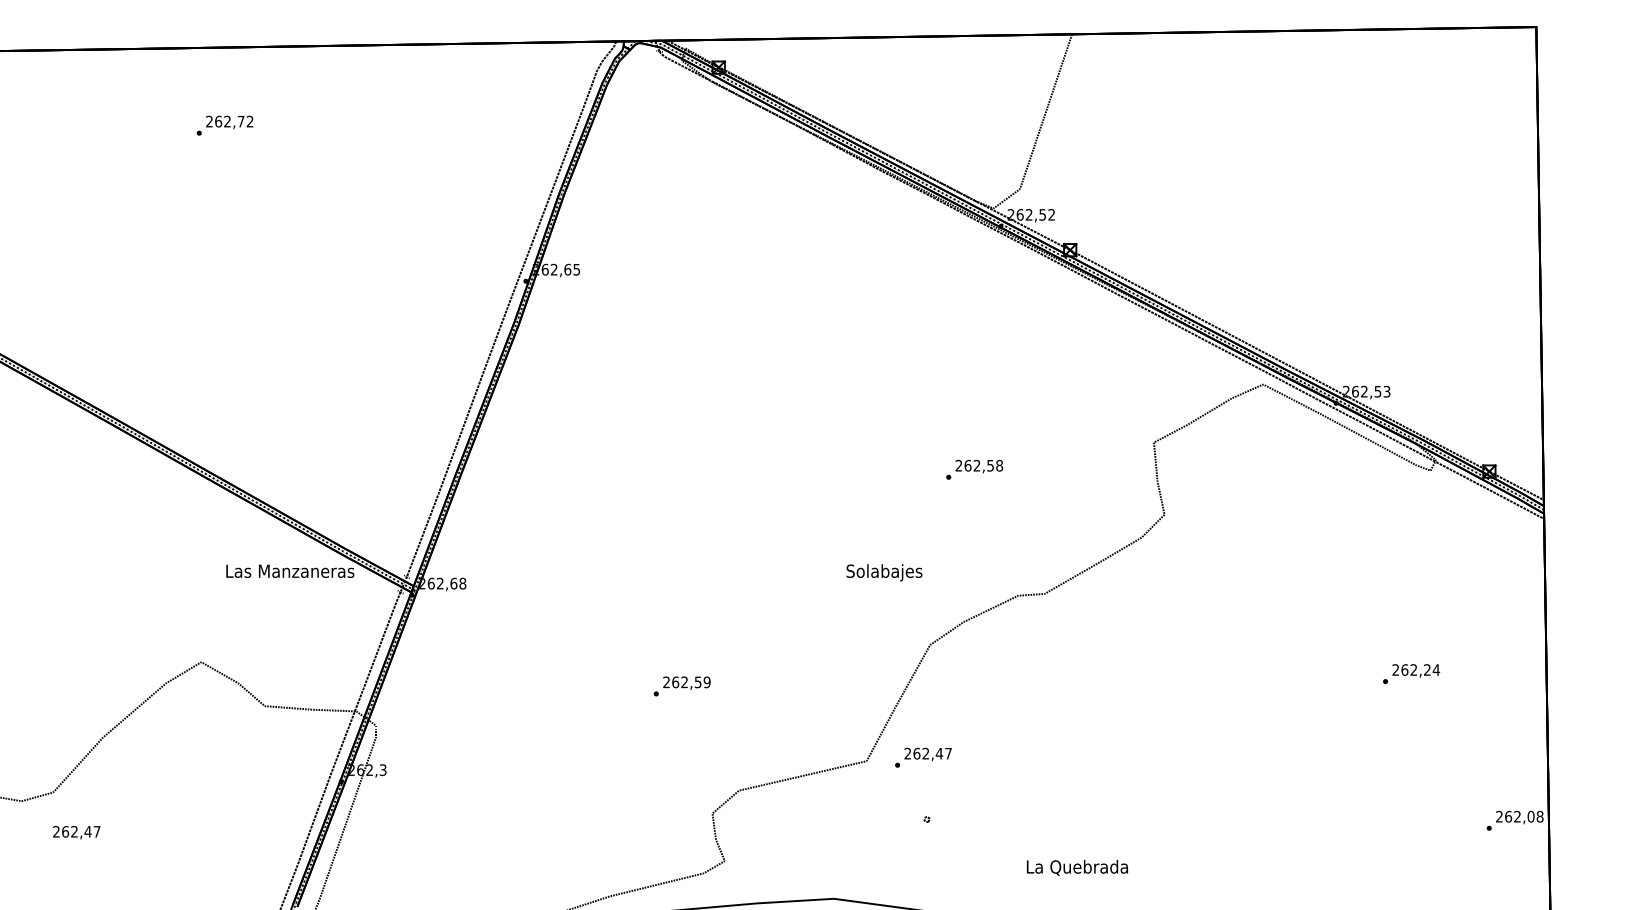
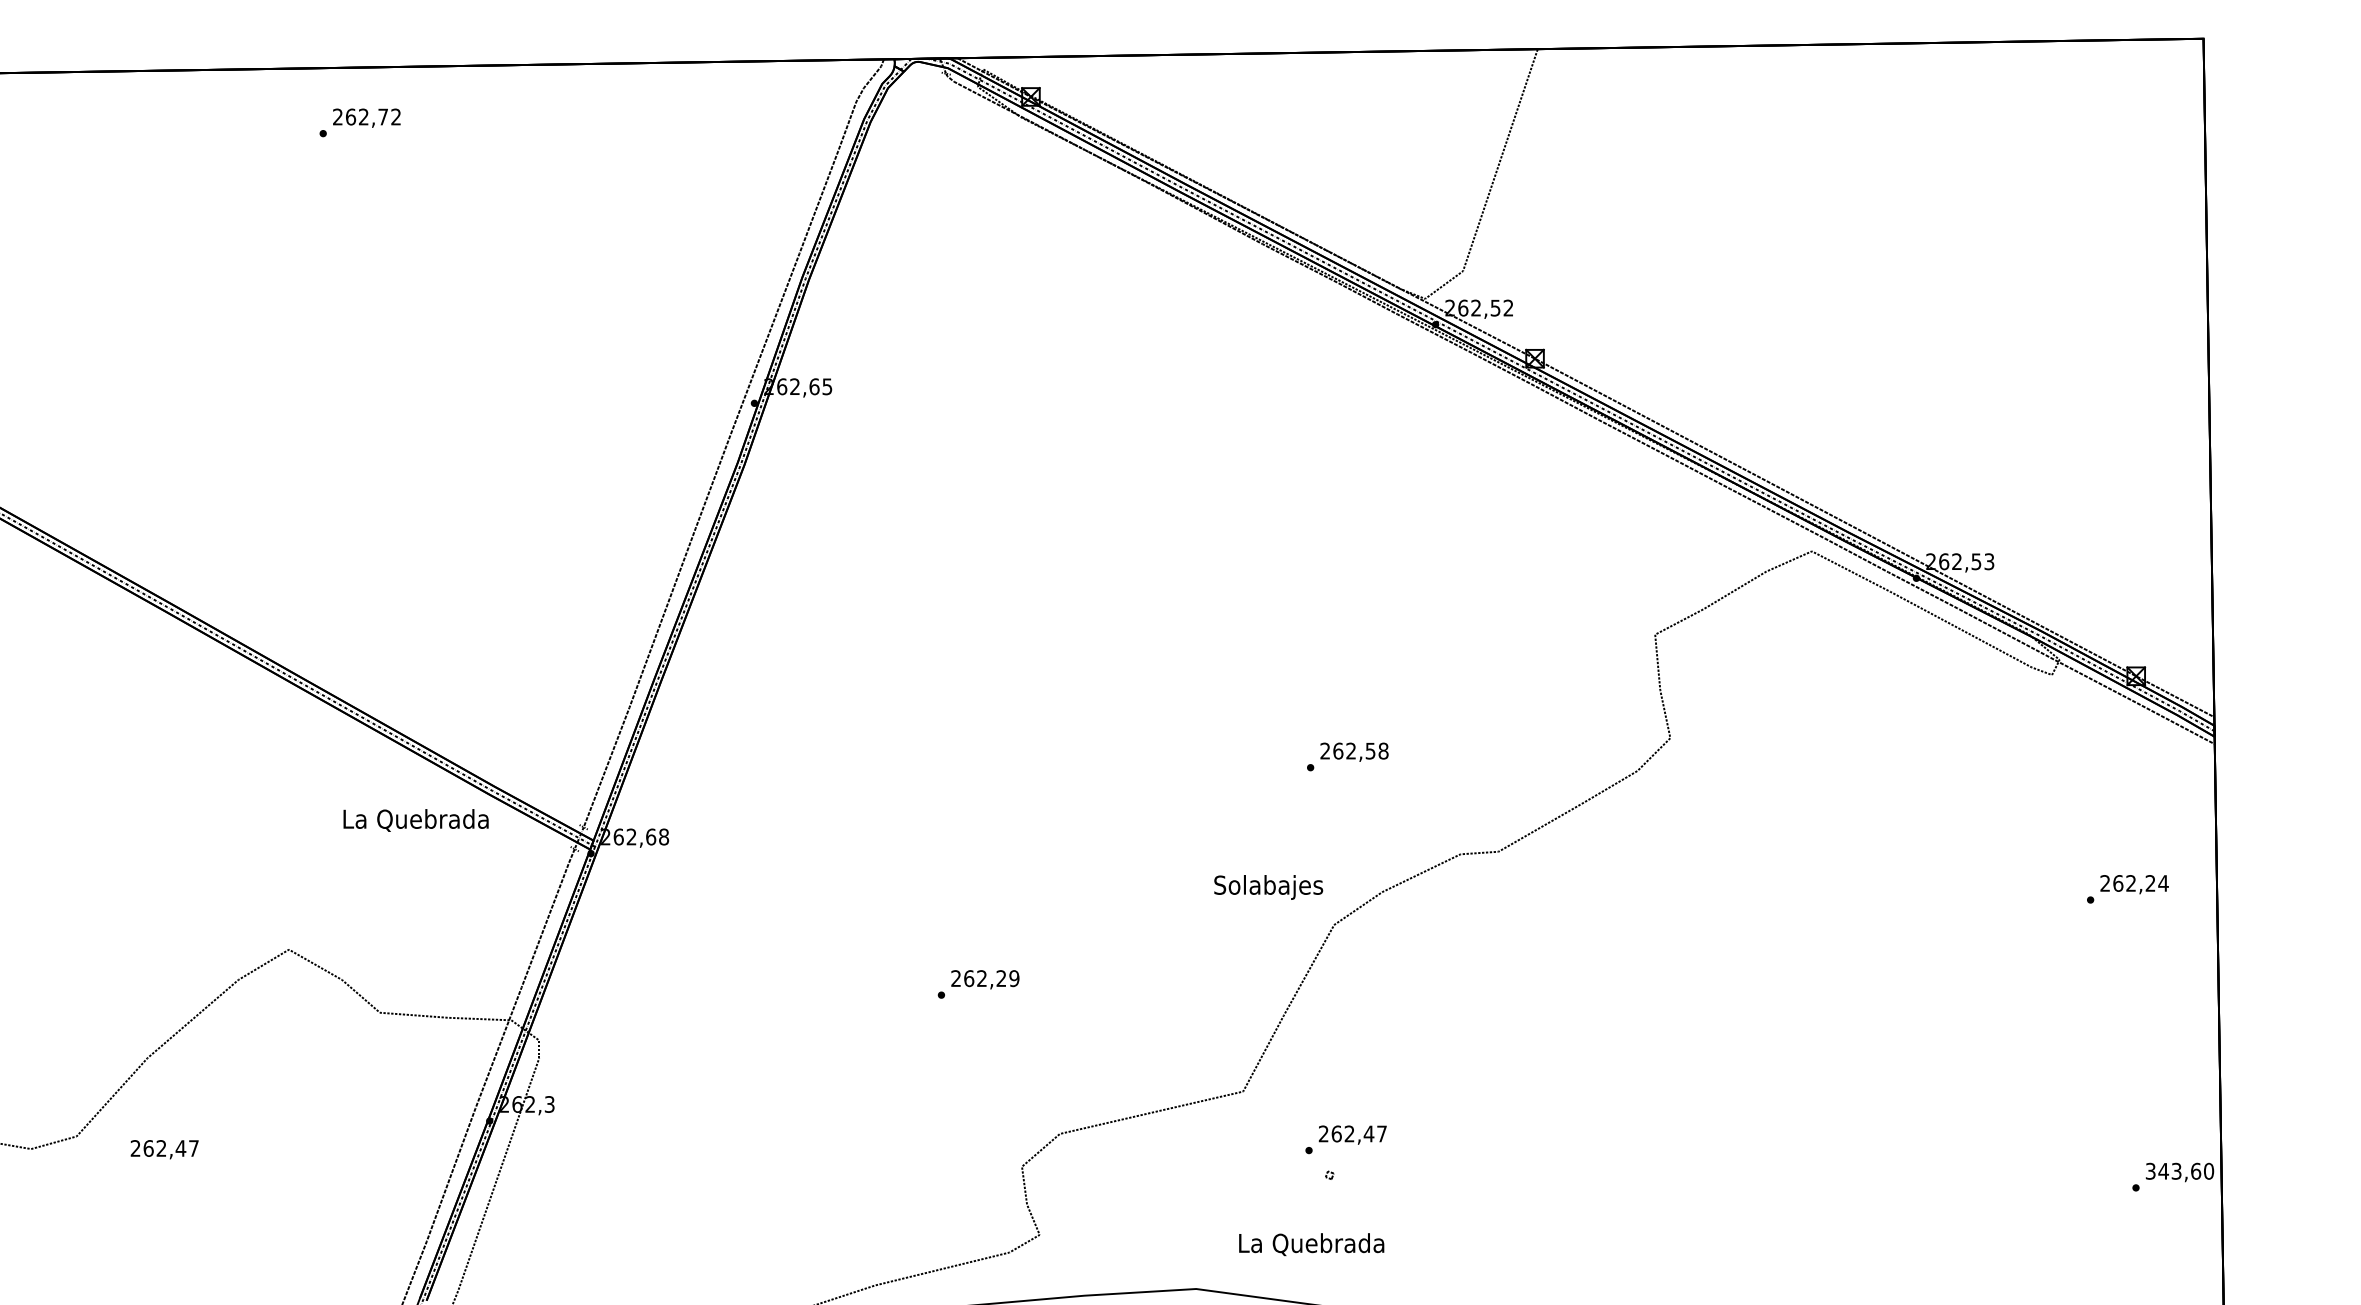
text: (224, 125) -> (359, 122), moved
text: (974, 469) -> (1347, 756), moved
text: (290, 572) -> (416, 821), Las Manzaneras -> La Quebrada
text: (884, 572) -> (1268, 886), moved
text: (1411, 674) -> (2127, 889), moved
text: (697, 682) -> (1000, 978), 262,59 -> 262,29
text: (923, 757) -> (1346, 1139), moved
text: (1519, 816) -> (2179, 1170), 262,08 -> 343,60
text: (76, 832) -> (164, 1149), moved
text: (1077, 867) -> (1311, 1244), moved

